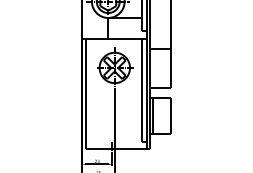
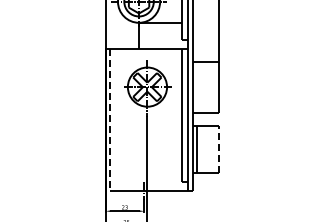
line: (86, 93) -> (110, 120), solid -> dashed
line: (170, 115) -> (219, 148), solid -> dashed

